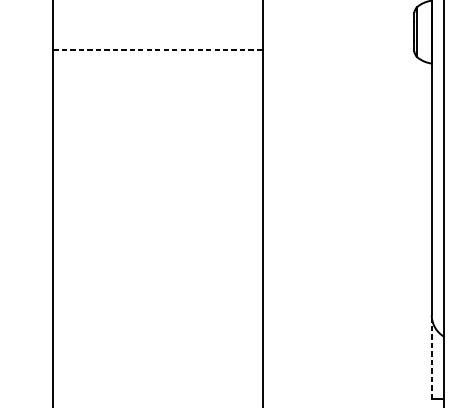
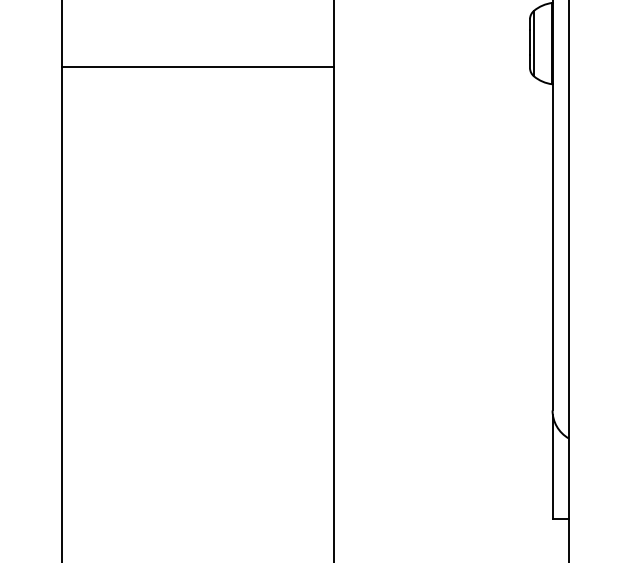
line: (157, 50) -> (197, 67), dashed -> solid
line: (431, 358) -> (552, 466), dashed -> solid

